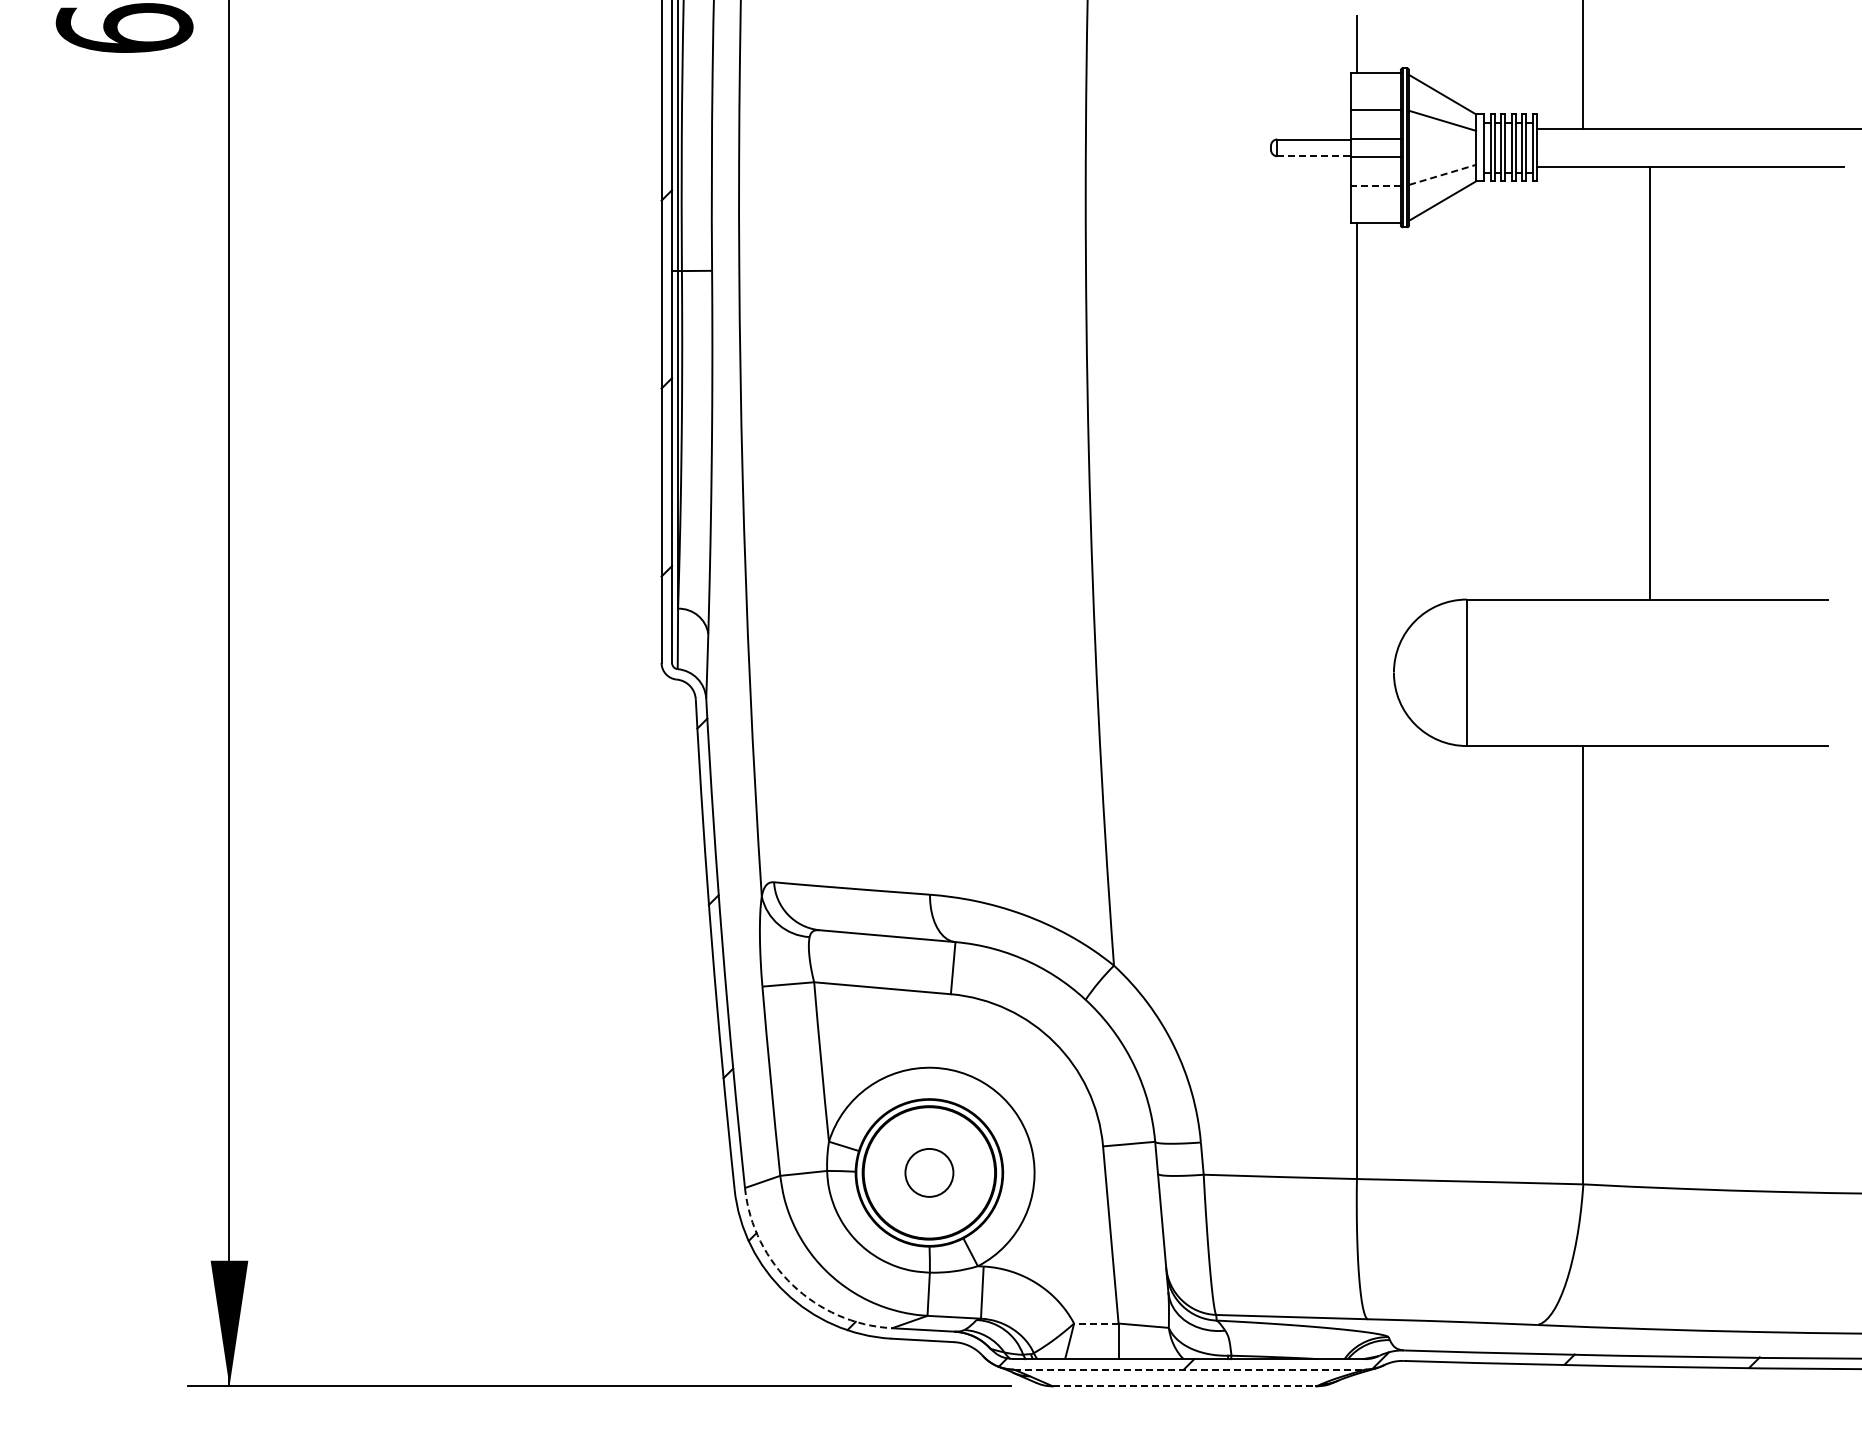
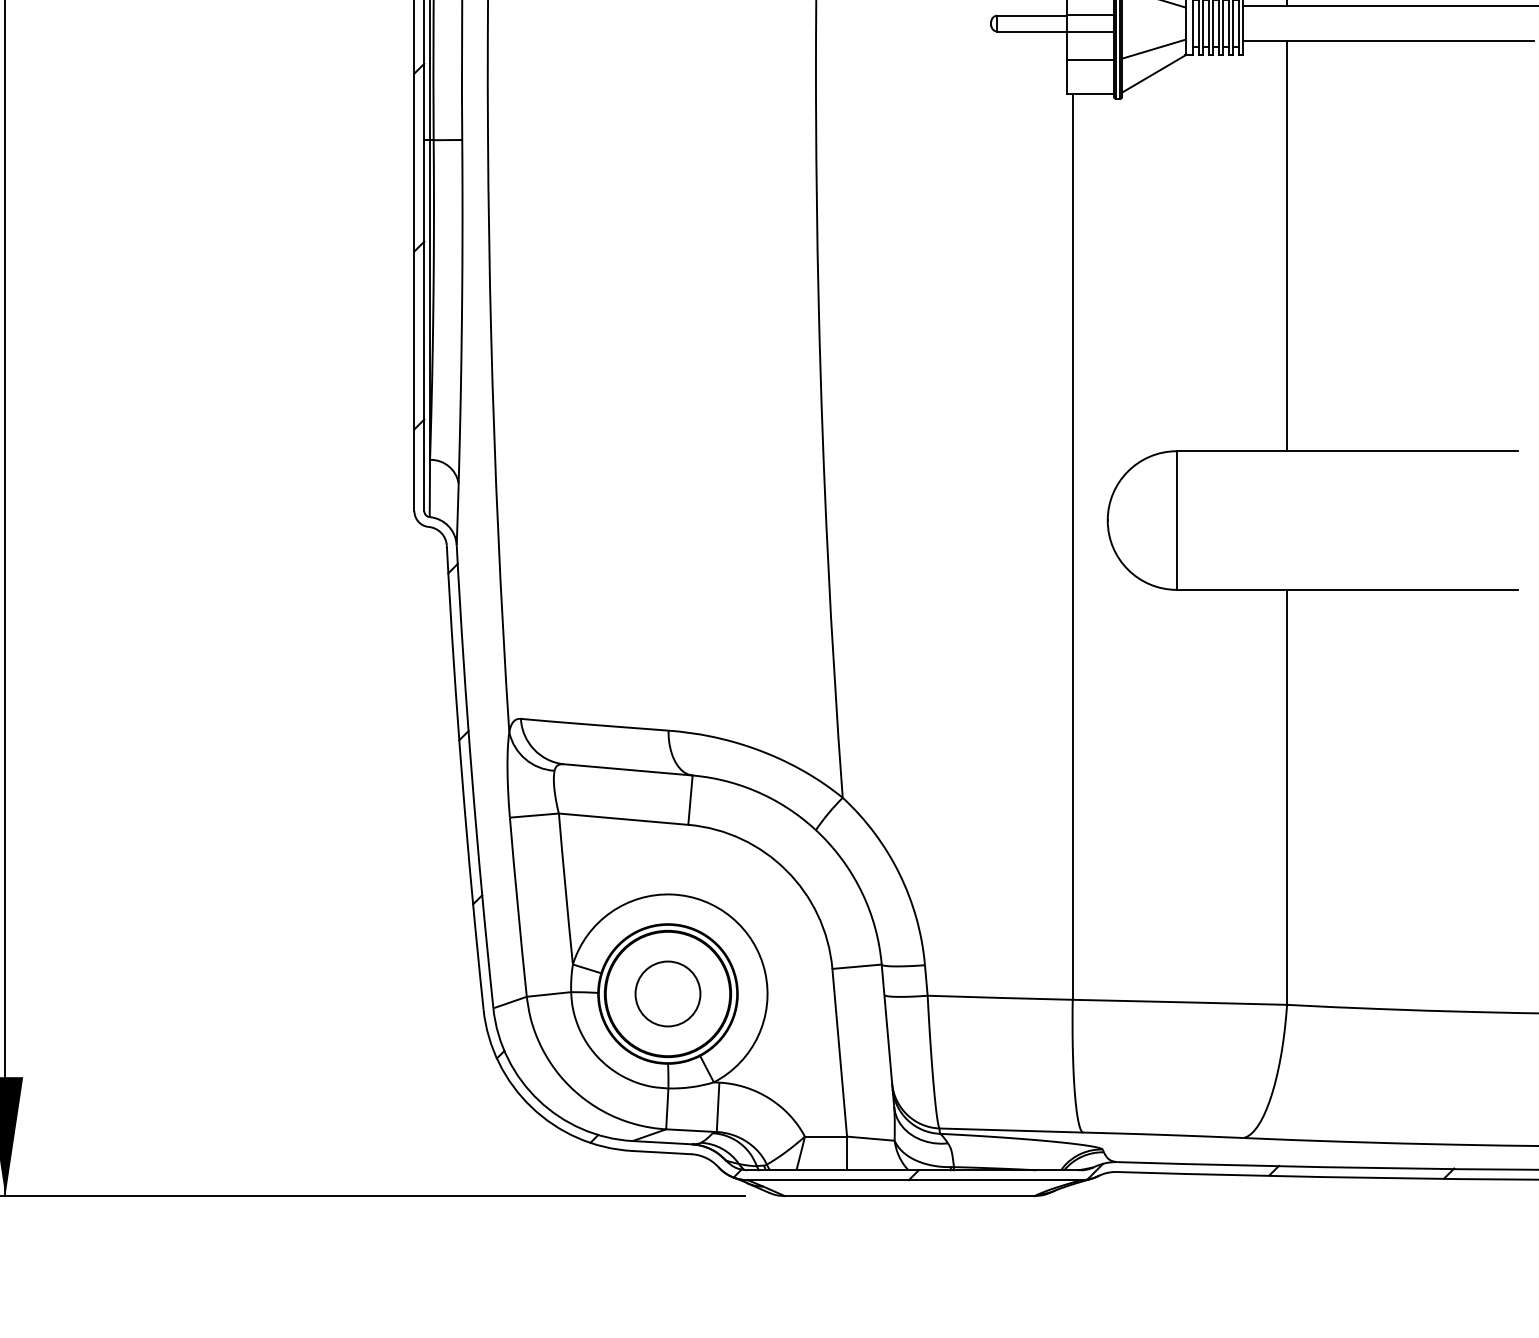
line: (1313, 156) -> (1031, 31), dashed -> solid
line: (1442, 174) -> (1153, 48), dashed -> solid
line: (1375, 186) -> (1090, 60), dashed -> solid
line: (1650, 382) -> (1287, 245), moved
circle: (929, 1172) -> (668, 993), size x1.43
arc: (792, 1285) -> (538, 1100), dashed -> solid
line: (1095, 1323) -> (825, 1136), dashed -> solid
line: (1189, 1369) -> (914, 1180), dashed -> solid
line: (1184, 1386) -> (909, 1196), dashed -> solid

